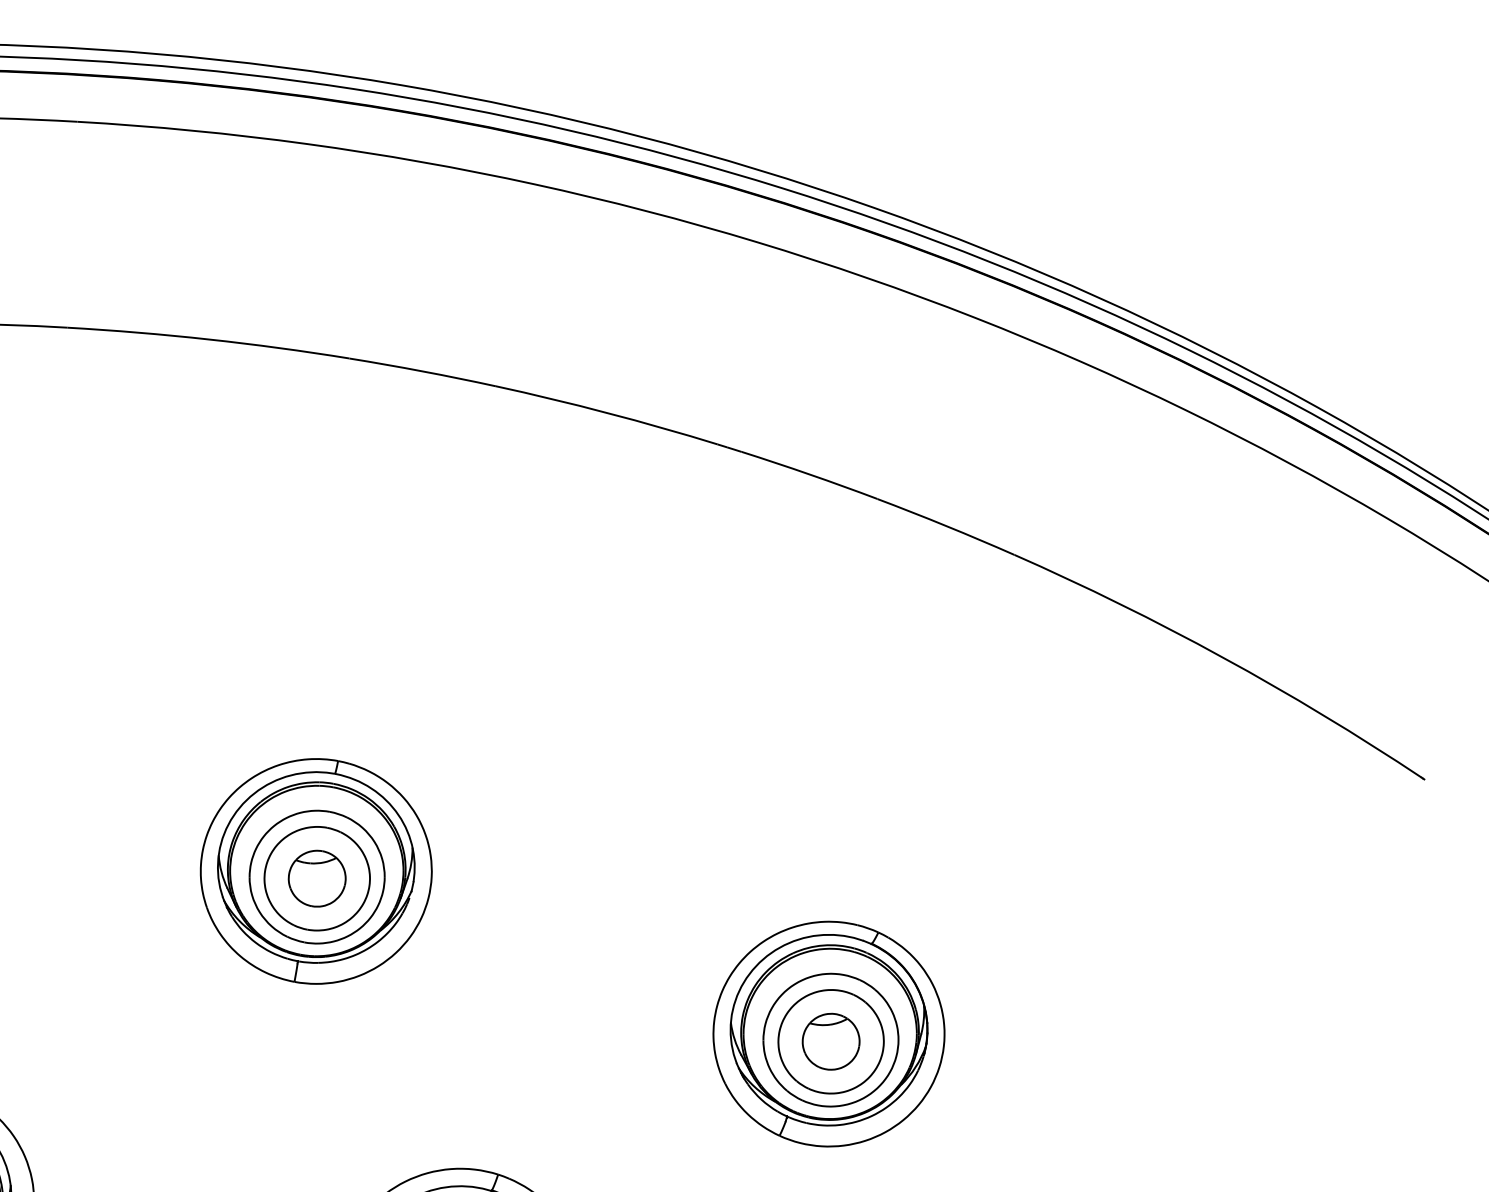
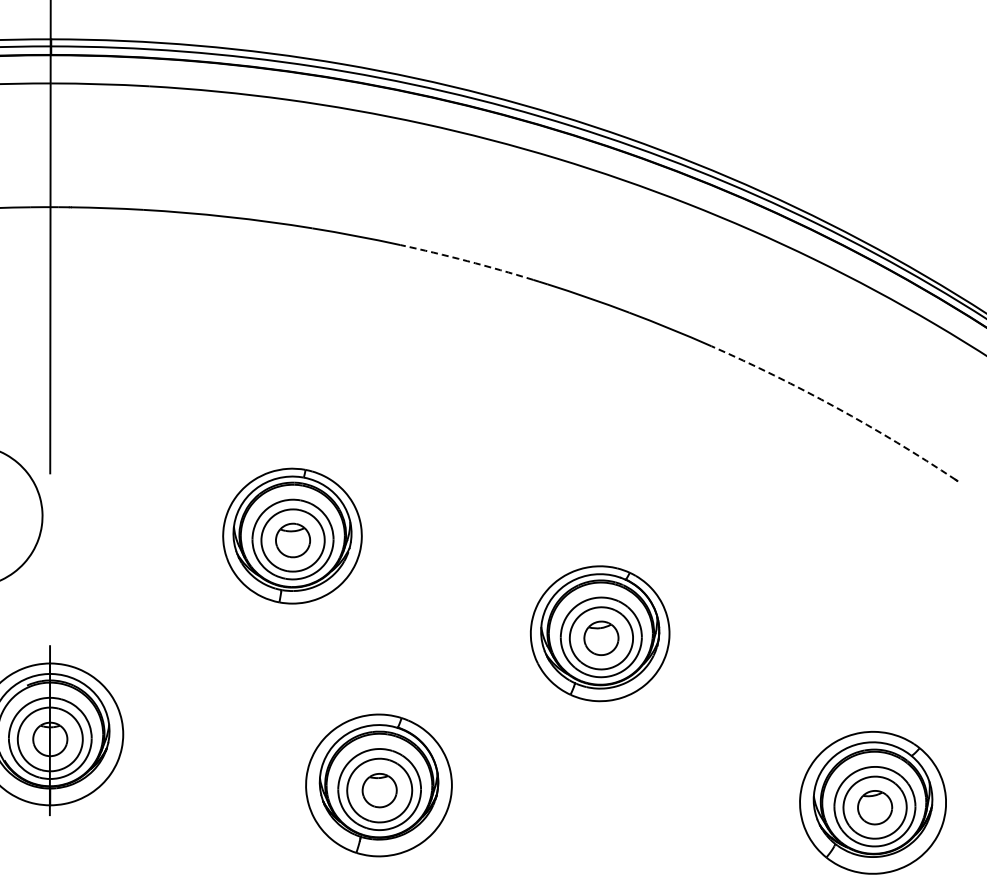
arc: (607, 413) -> (467, 261), solid -> dashed
arc: (1222, 657) -> (836, 407), solid -> dashed

